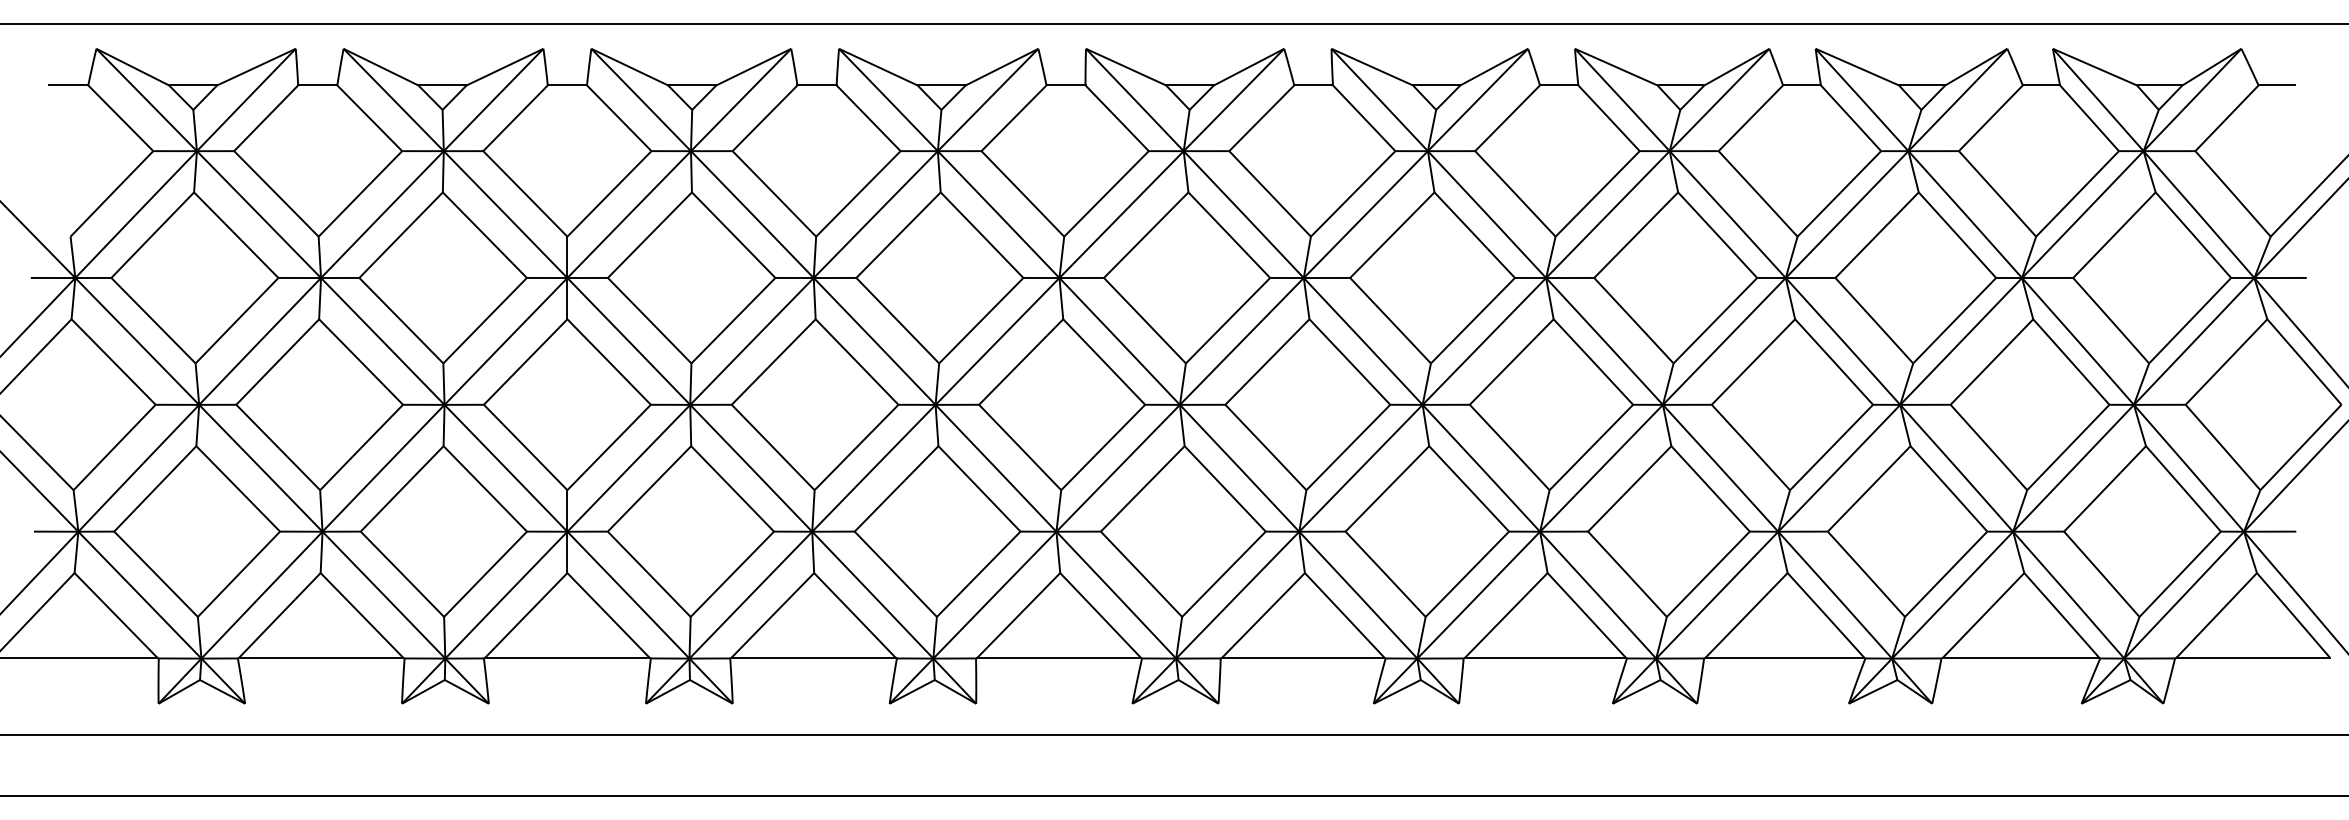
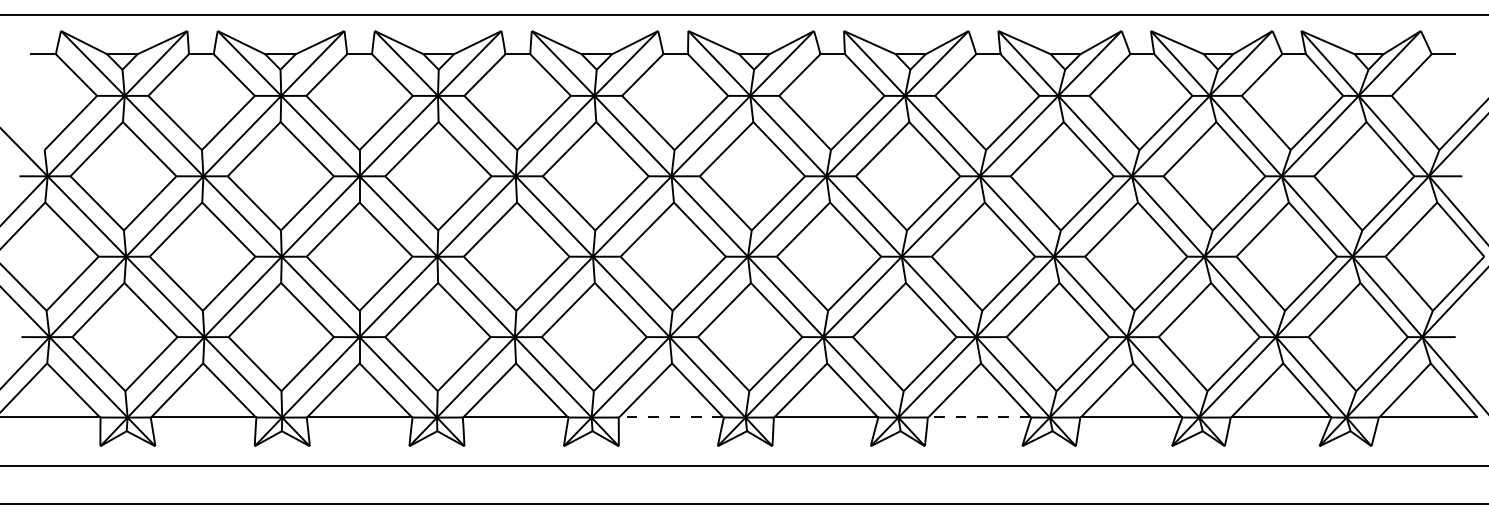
line: (1059, 658) -> (671, 417), solid -> dashed
line: (1545, 658) -> (979, 417), solid -> dashed

